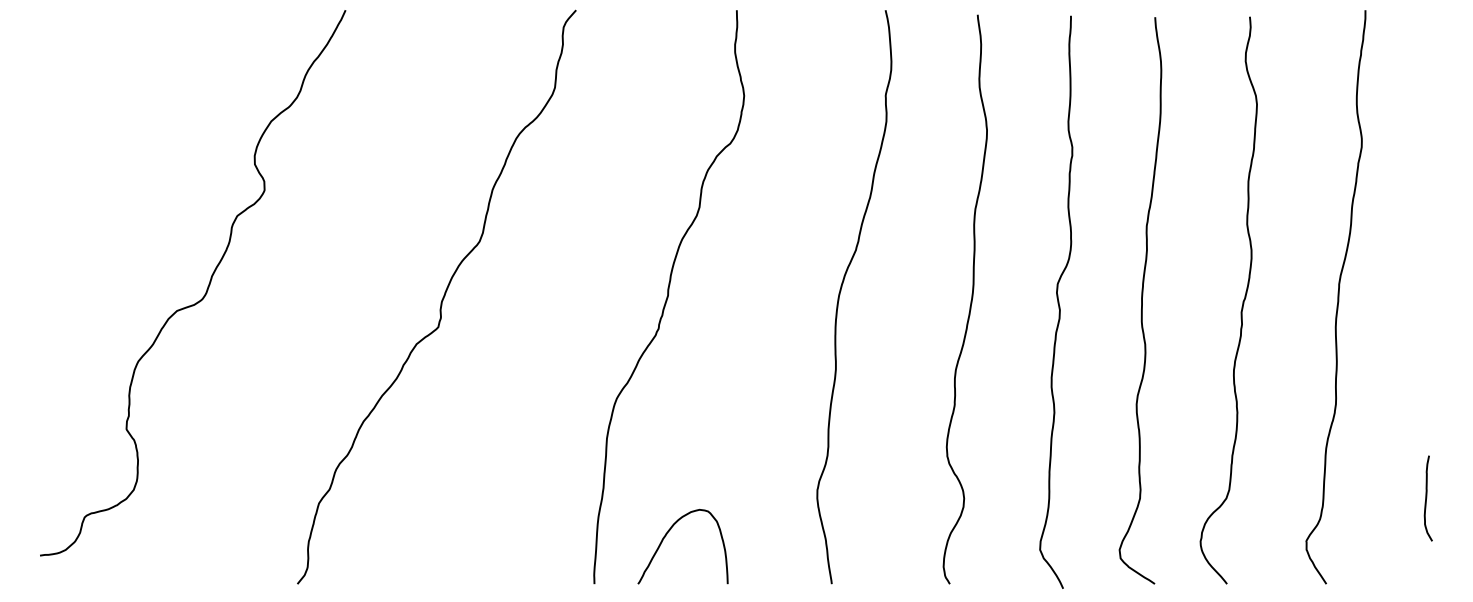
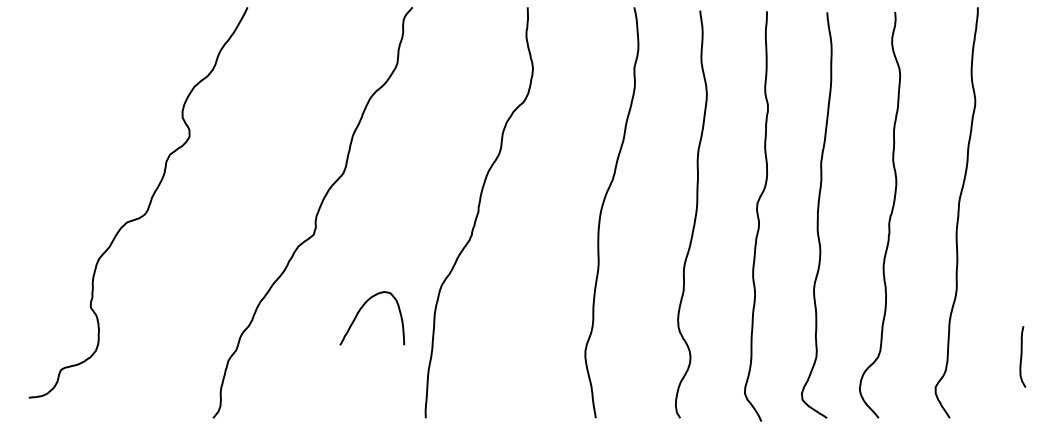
curve: (666, 537) -> (360, 311), moved

